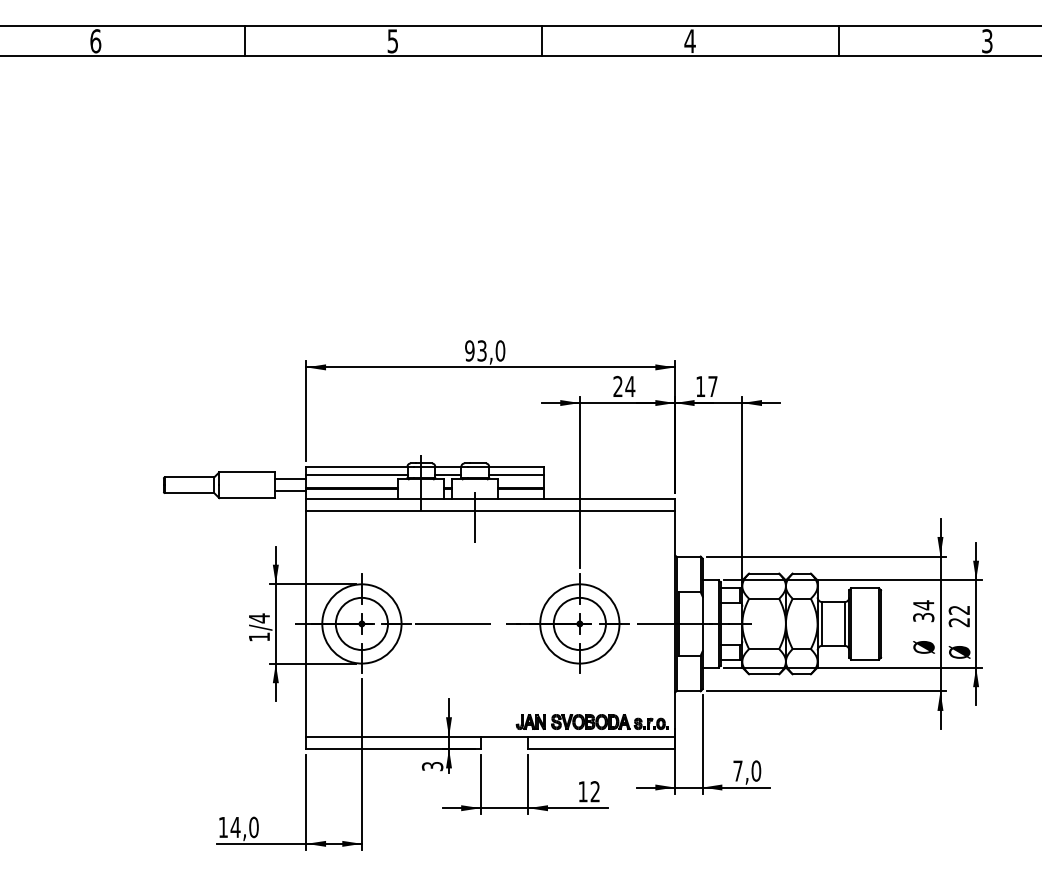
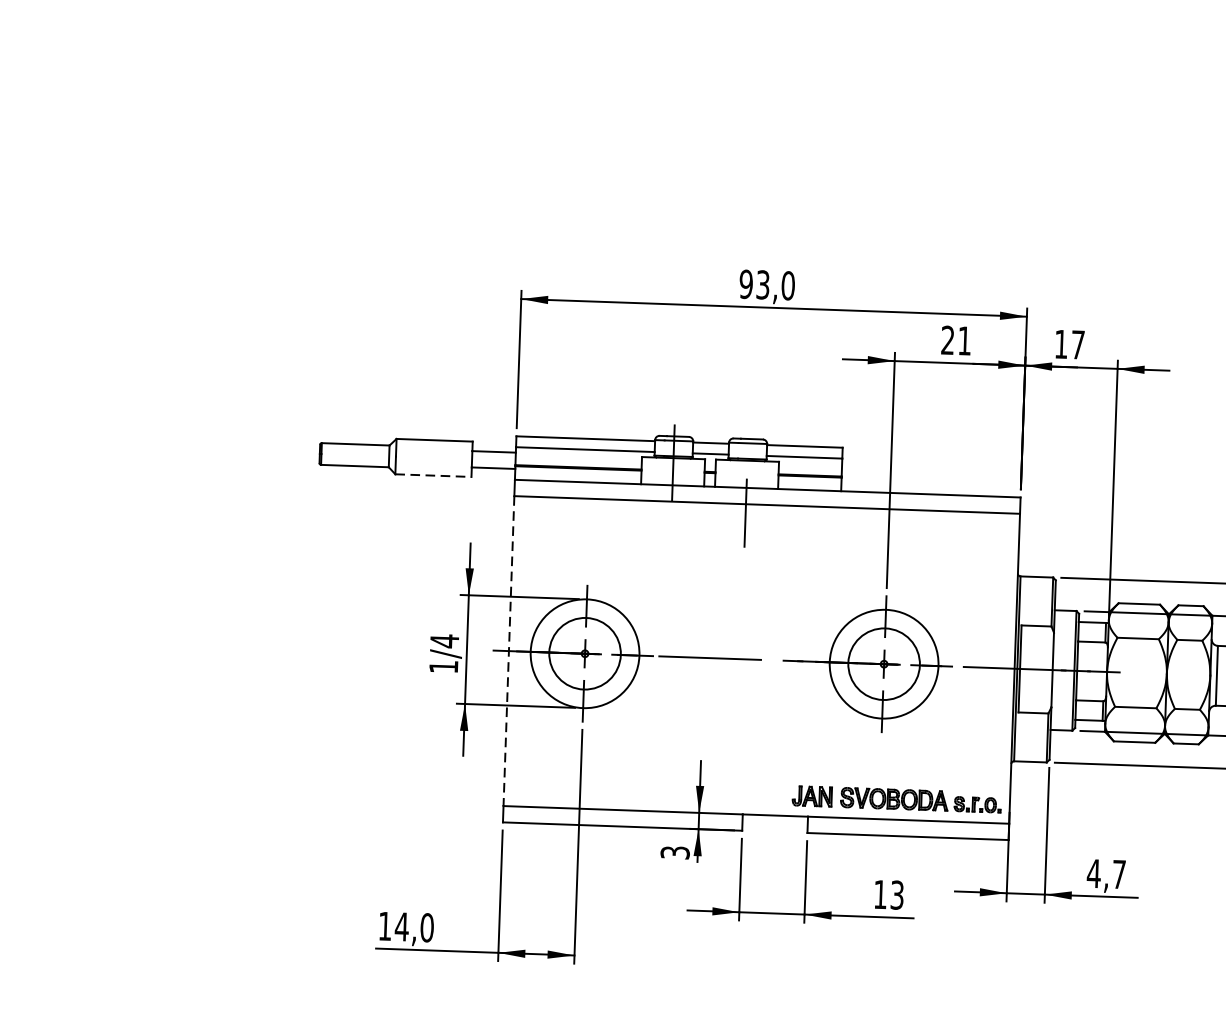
text: (630, 386) -> (964, 340), 24 -> 21
line: (247, 498) -> (434, 476), solid -> dashed
line: (306, 623) -> (509, 650), solid -> dashed
text: (746, 770) -> (1105, 873), 7,0 -> 4,7
text: (594, 791) -> (896, 894), 12 -> 13

